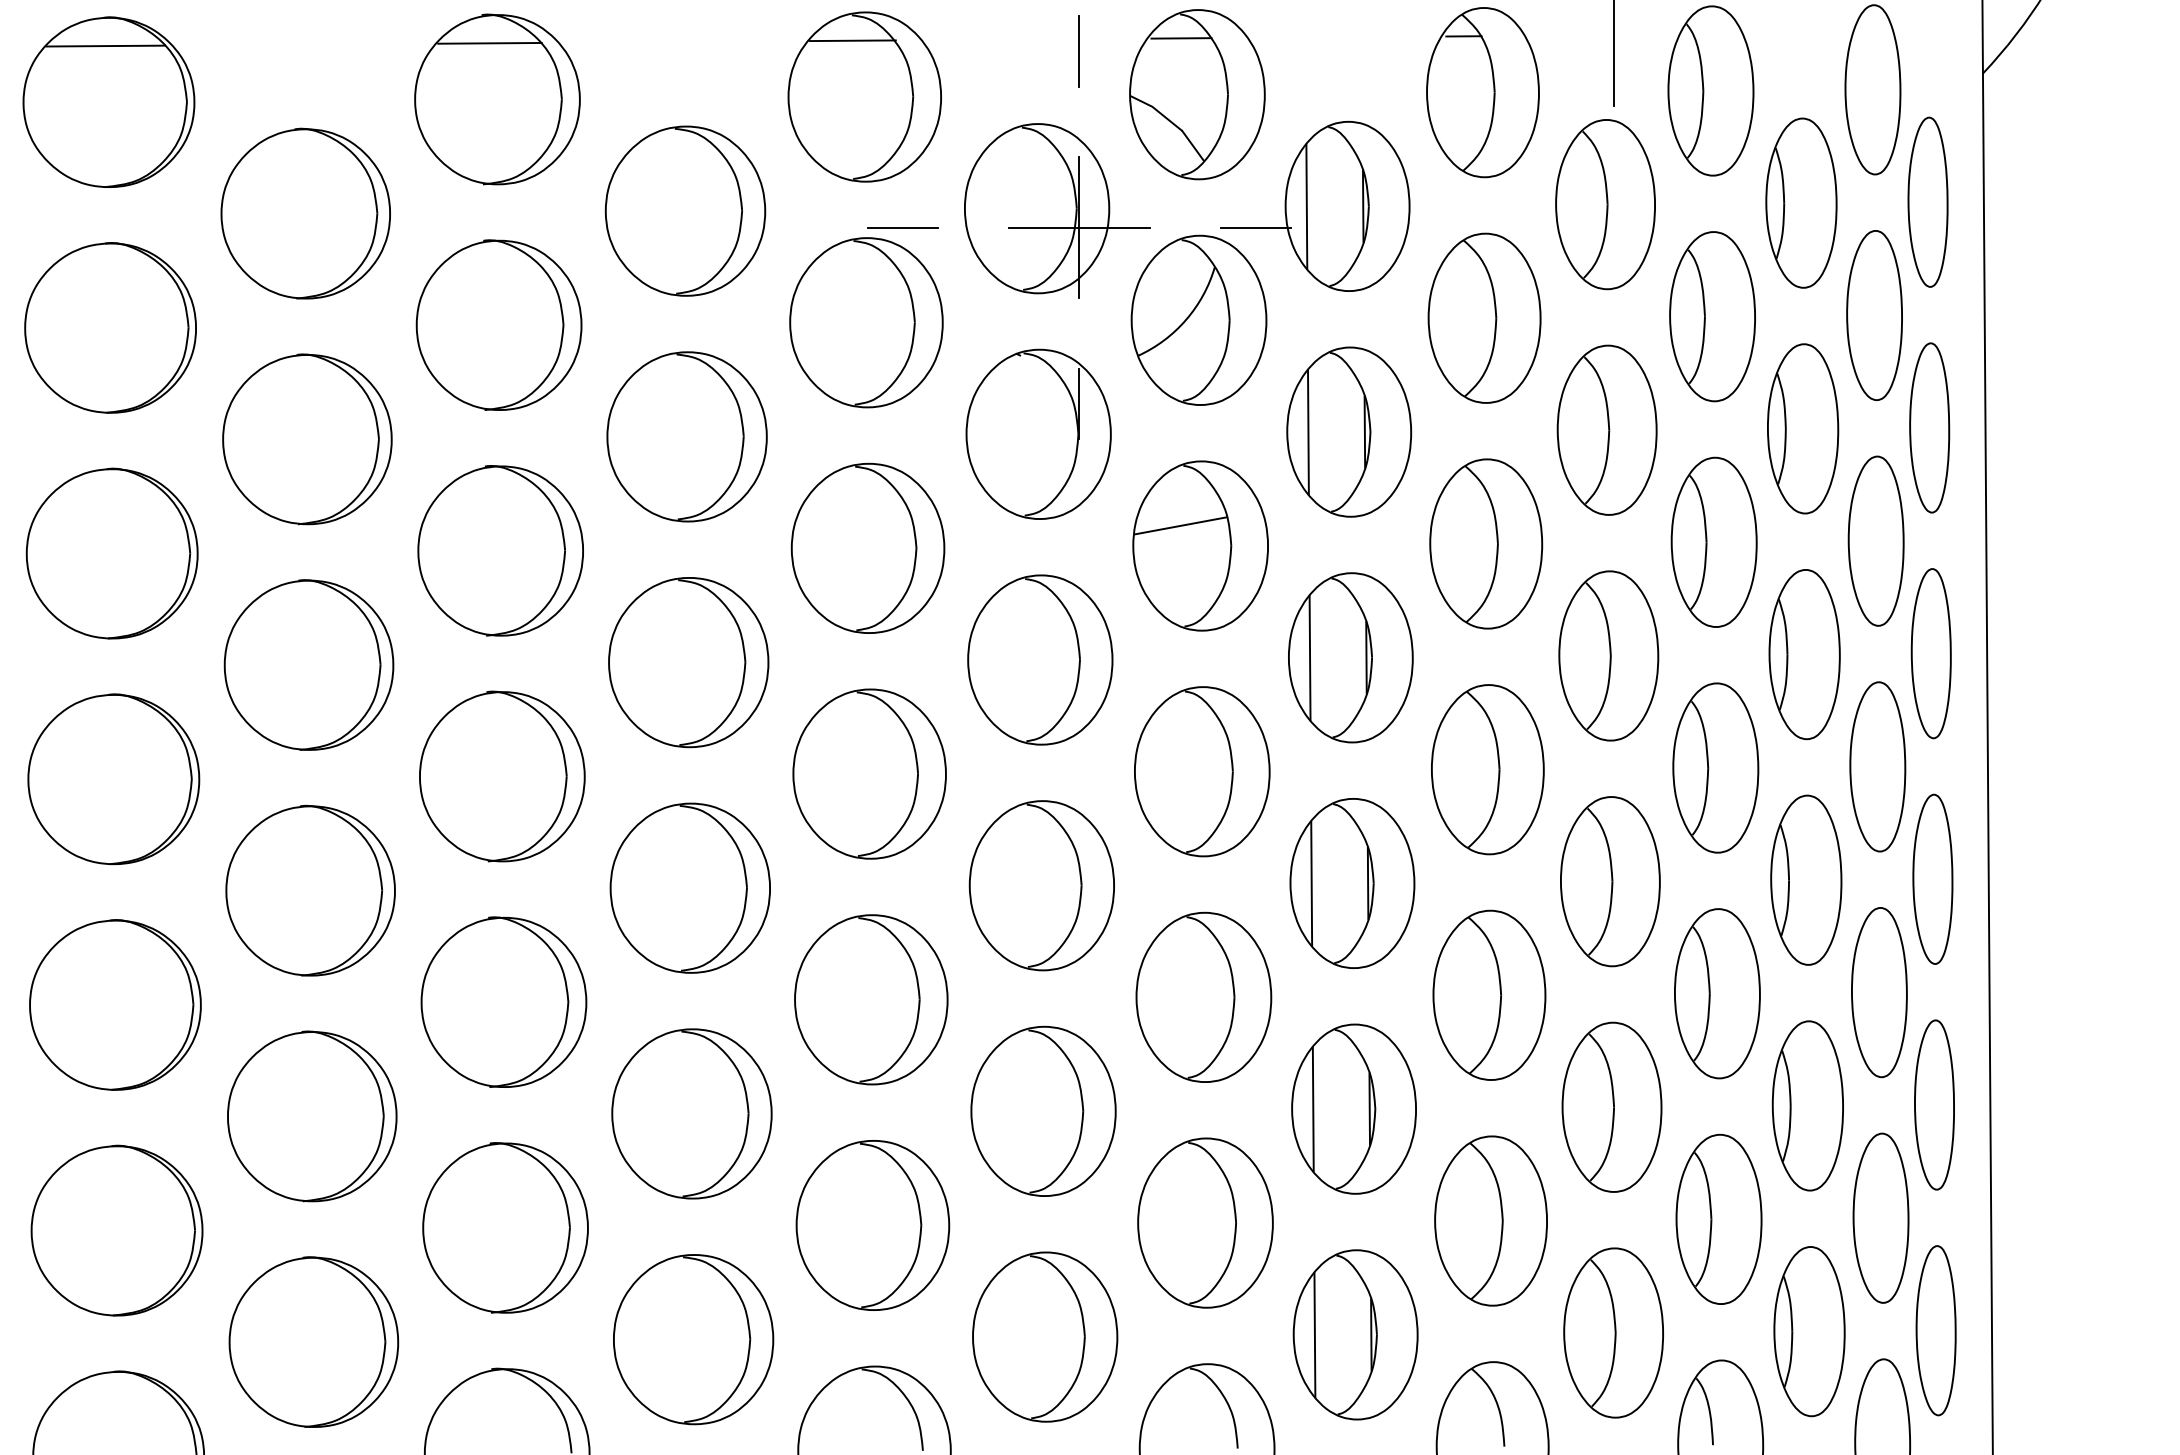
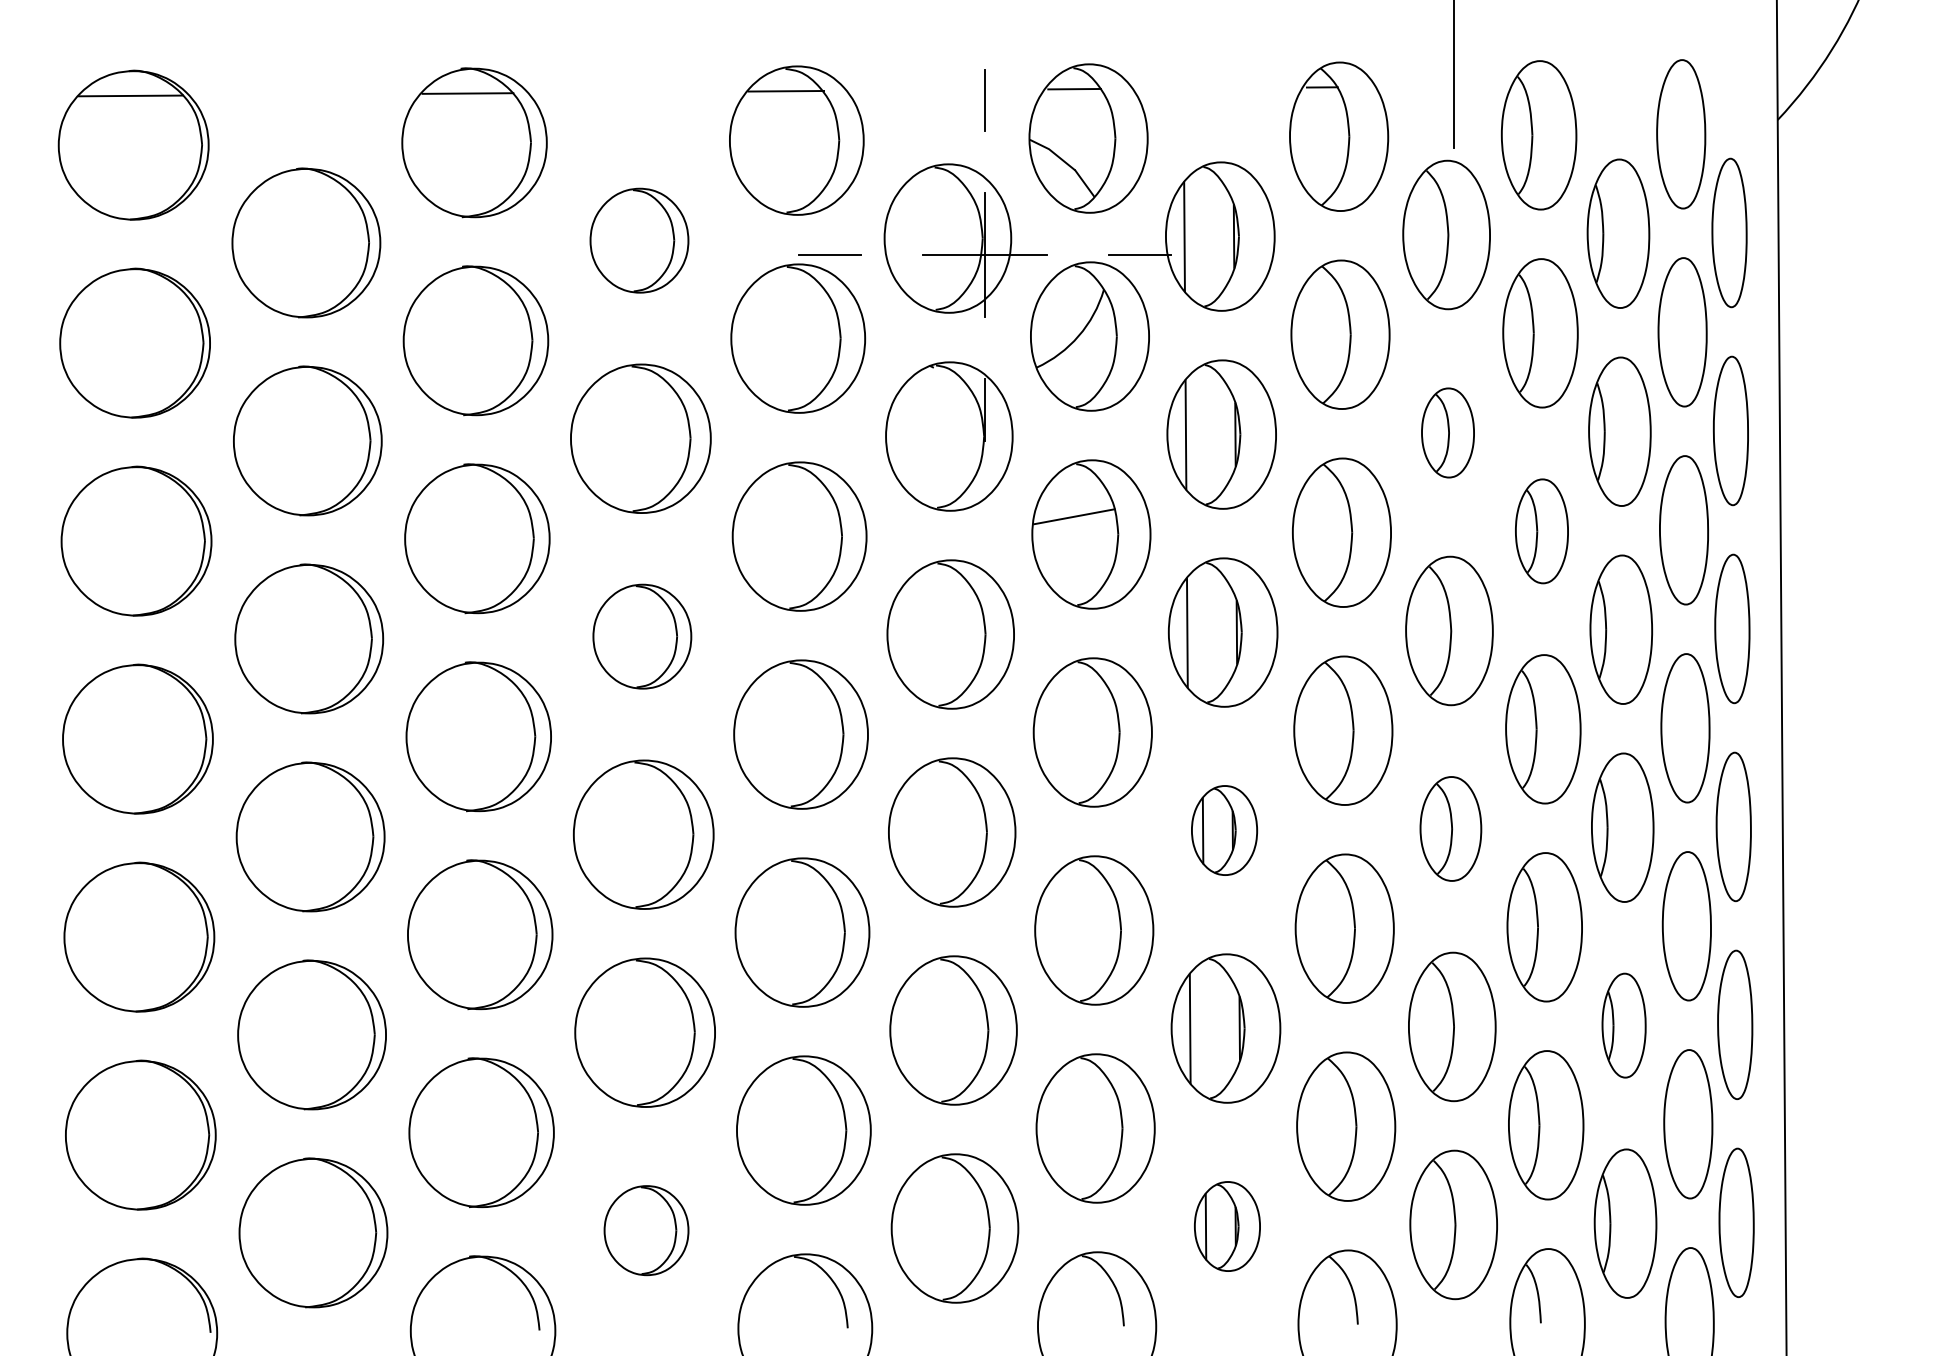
part: (685, 210) -> (639, 240), size x0.7
part: (1606, 429) -> (1447, 432), size x0.6
part: (1713, 542) -> (1541, 531), size x0.7
part: (688, 662) -> (642, 636), size x0.7
part: (1609, 881) -> (1450, 828), size x0.7
part: (1352, 883) -> (1224, 830), size x0.6
part: (1807, 1105) -> (1623, 1025), size x0.7
part: (1355, 1334) -> (1227, 1226), size x0.6
part: (693, 1339) -> (646, 1230), size x0.6

